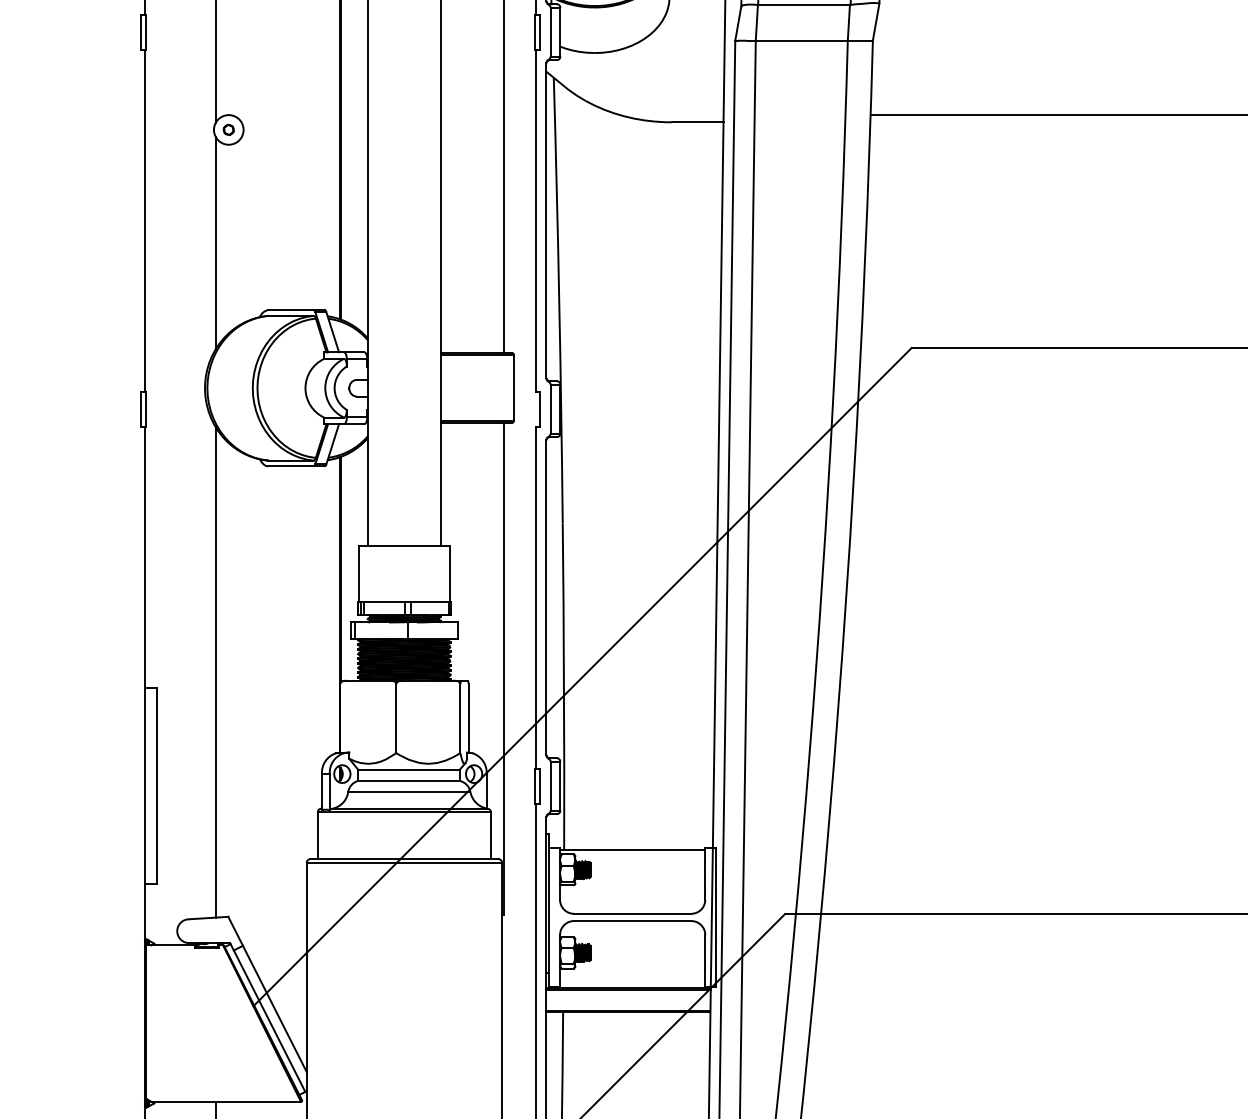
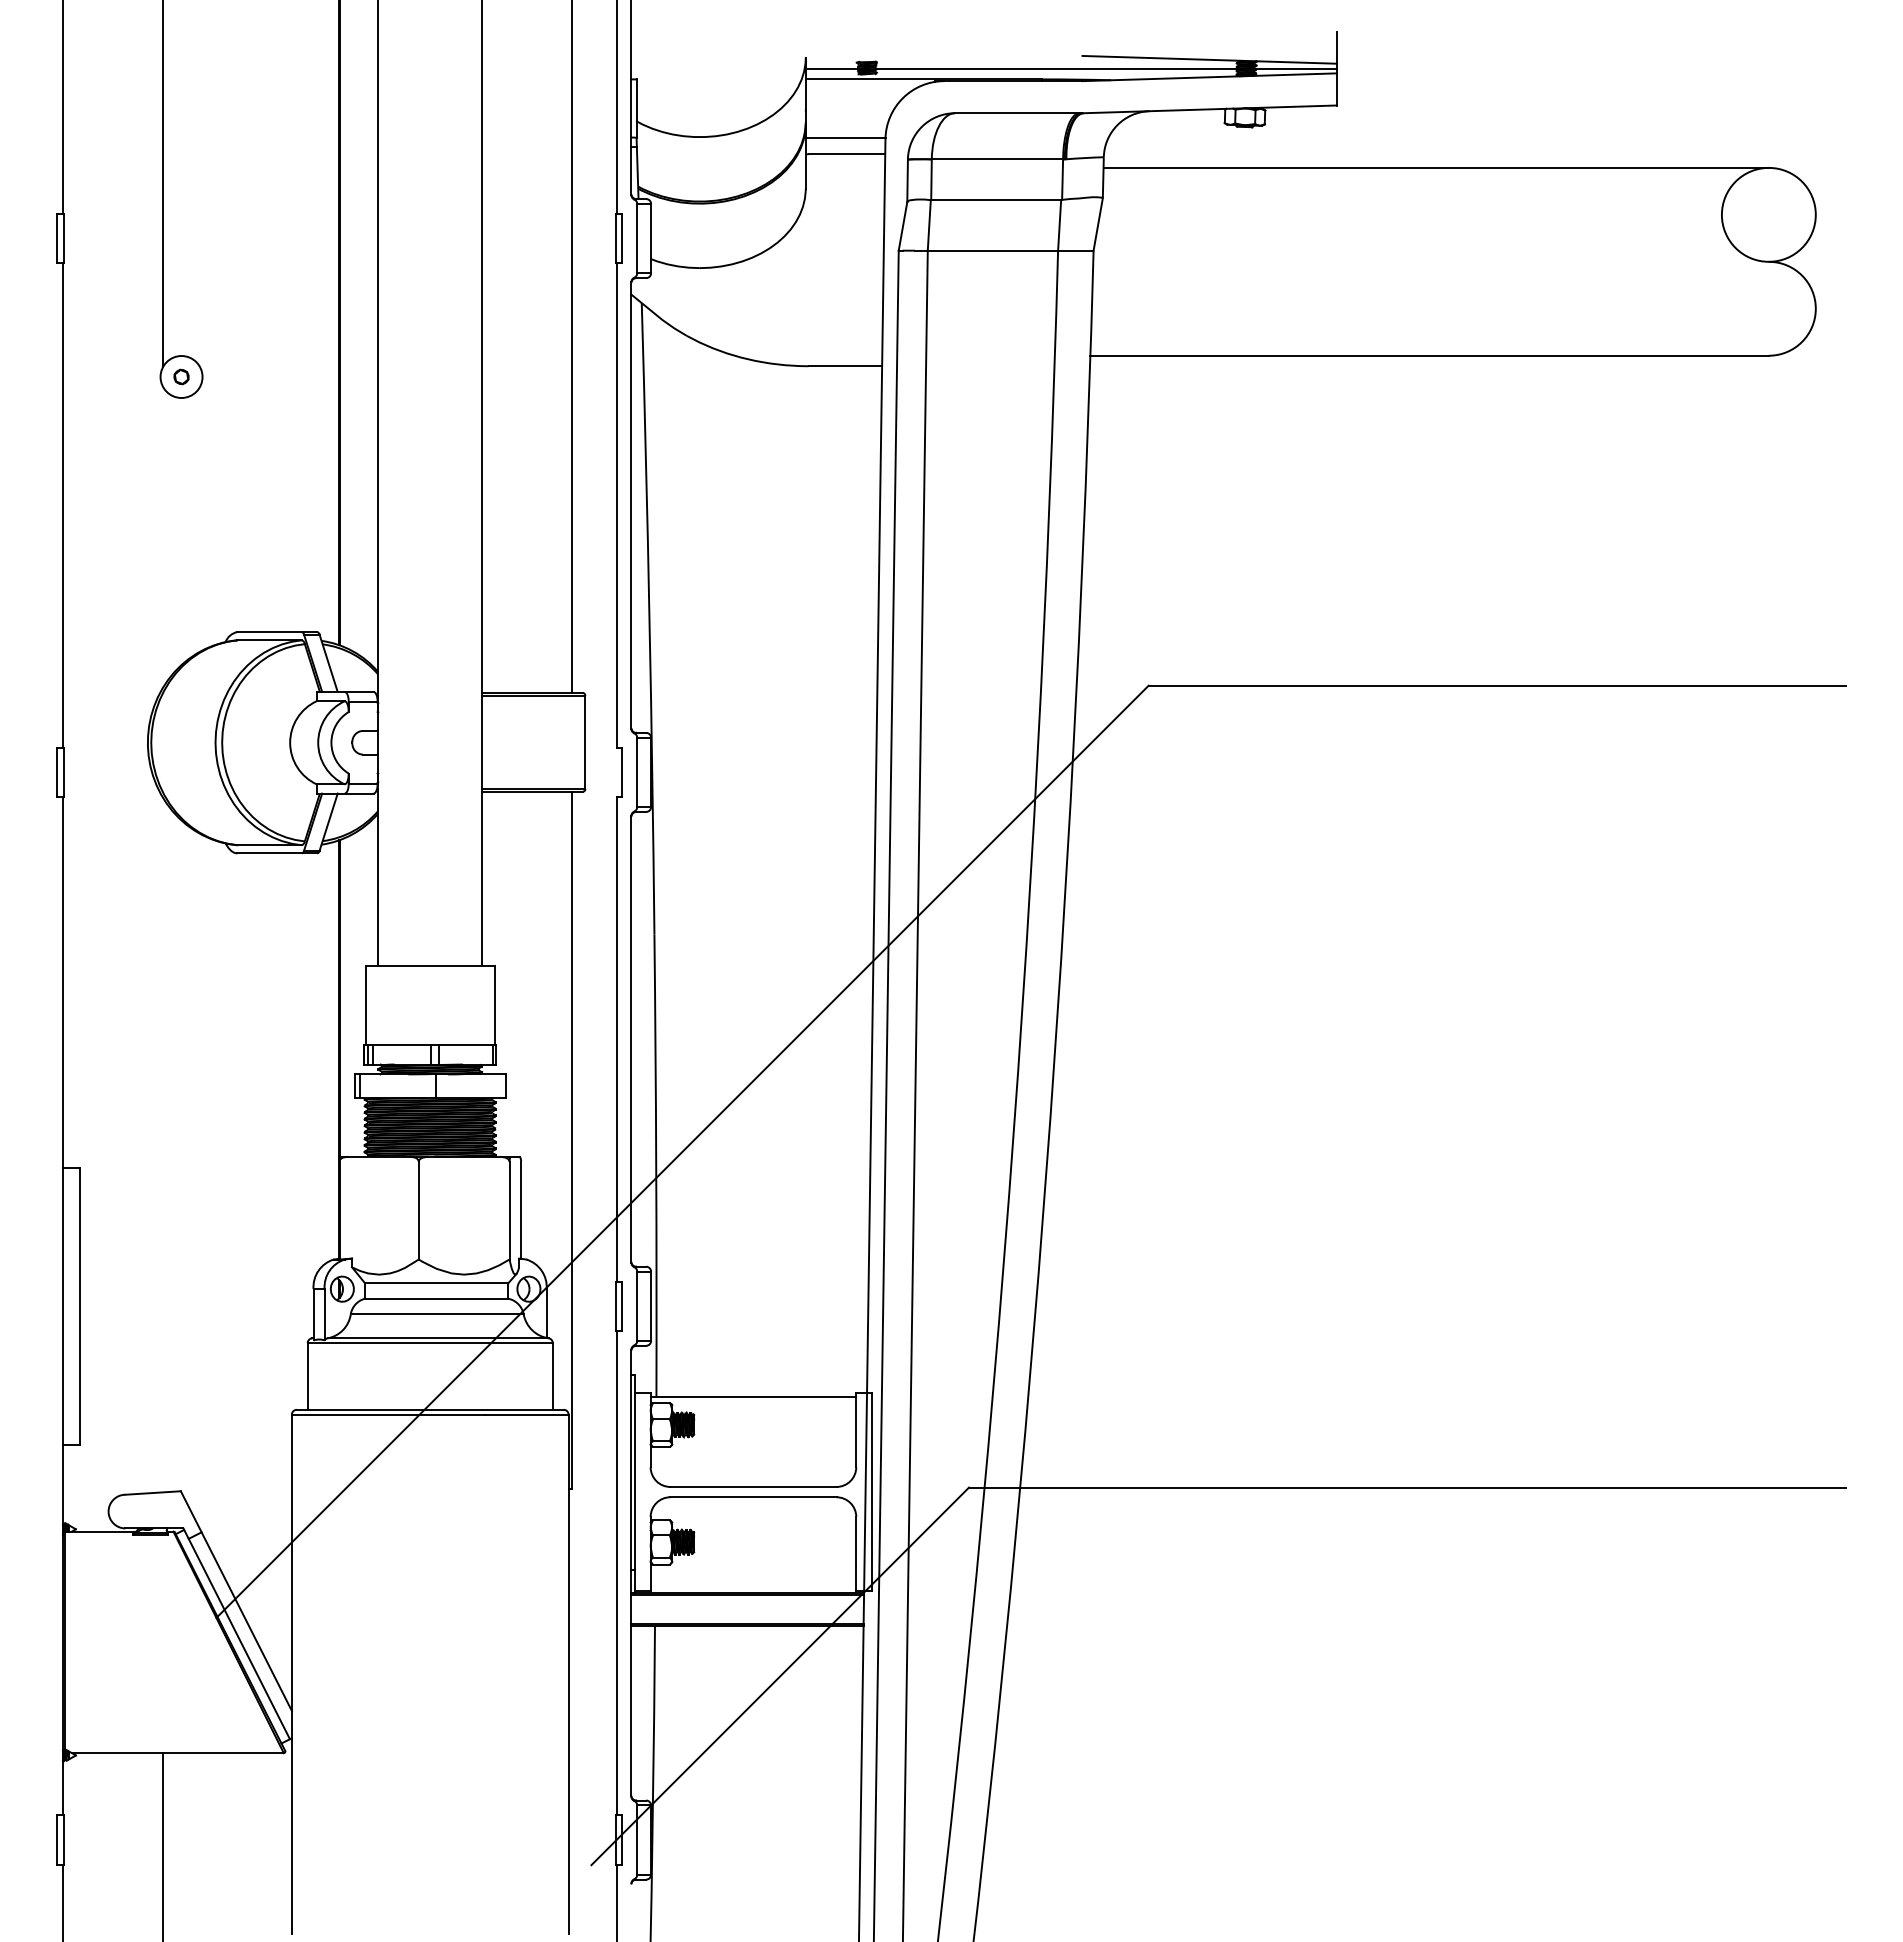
line: (216, 243) -> (163, 537), removed
line: (216, 671) -> (163, 1144), removed

